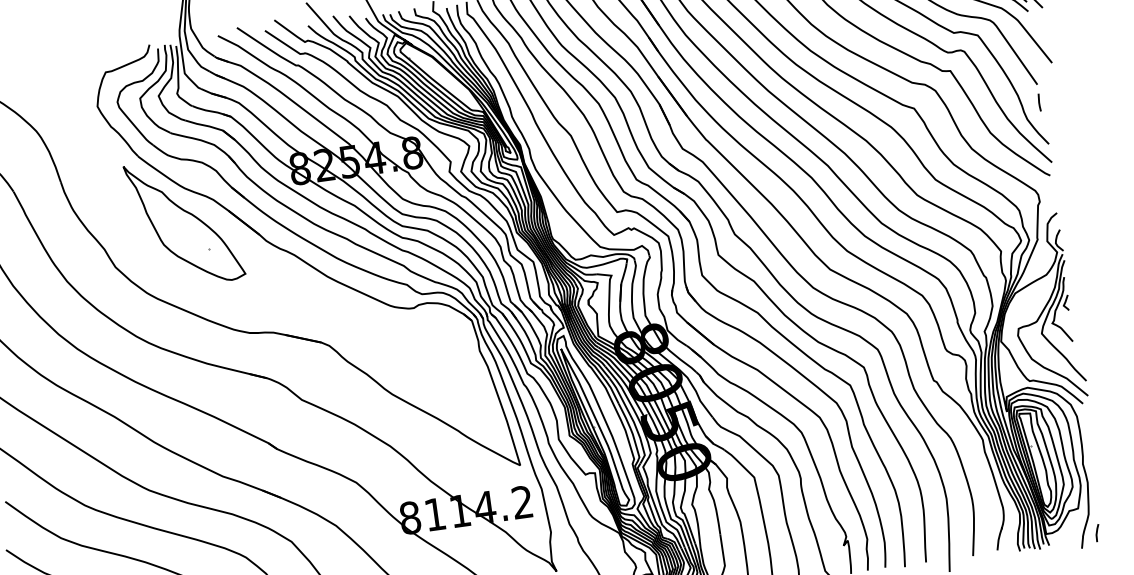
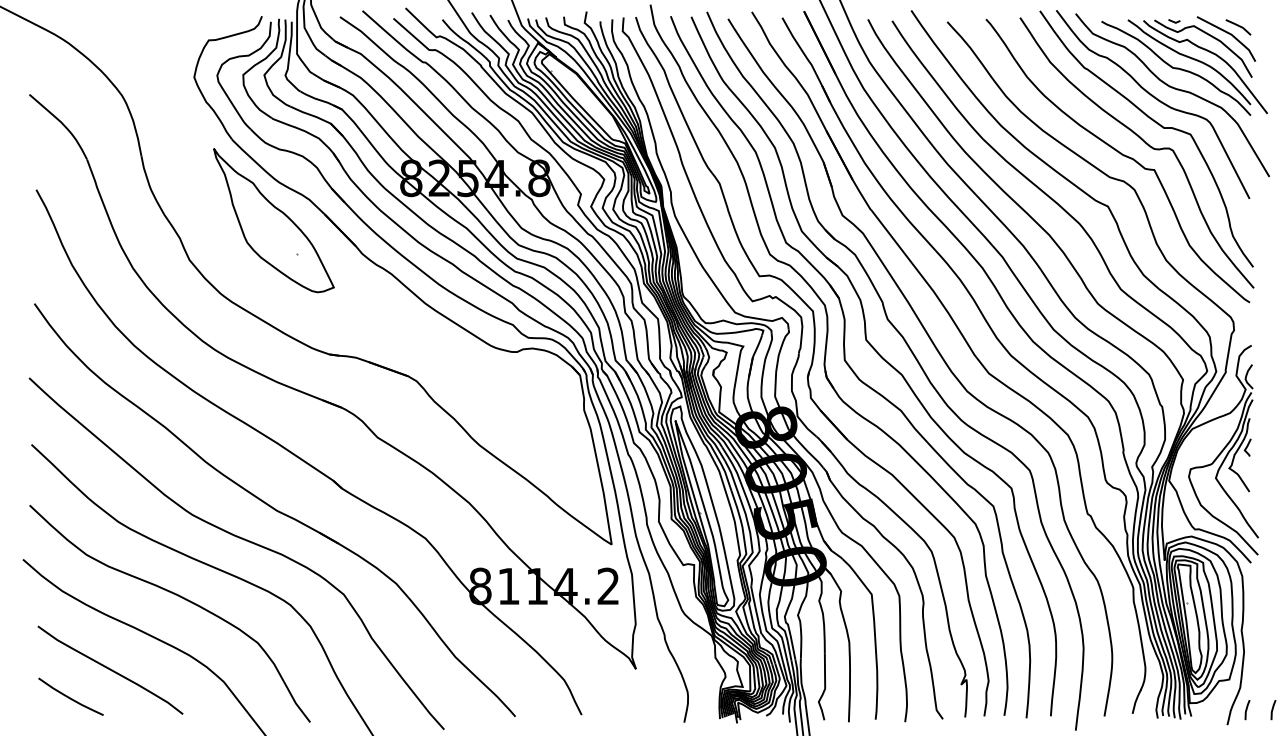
line: (1038, 102) -> (1248, 219), removed
line: (1120, 530) -> (1273, 710), added

